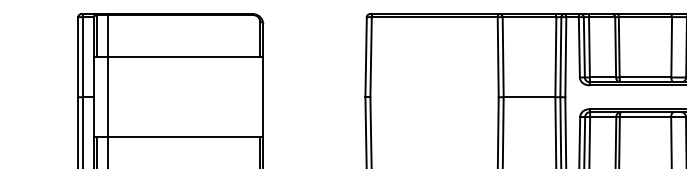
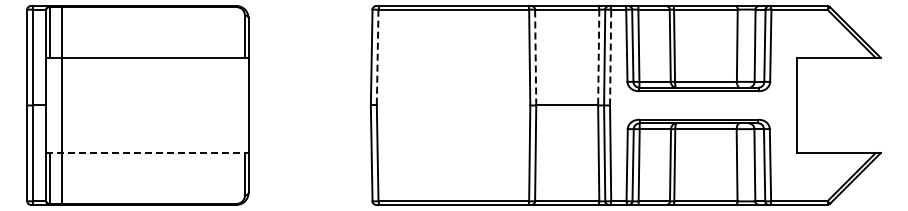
line: (370, 57) -> (377, 57), solid -> dashed
line: (503, 57) -> (535, 57), solid -> dashed
line: (555, 57) -> (598, 57), solid -> dashed
line: (565, 57) -> (610, 57), solid -> dashed
line: (178, 137) -> (147, 153), solid -> dashed

